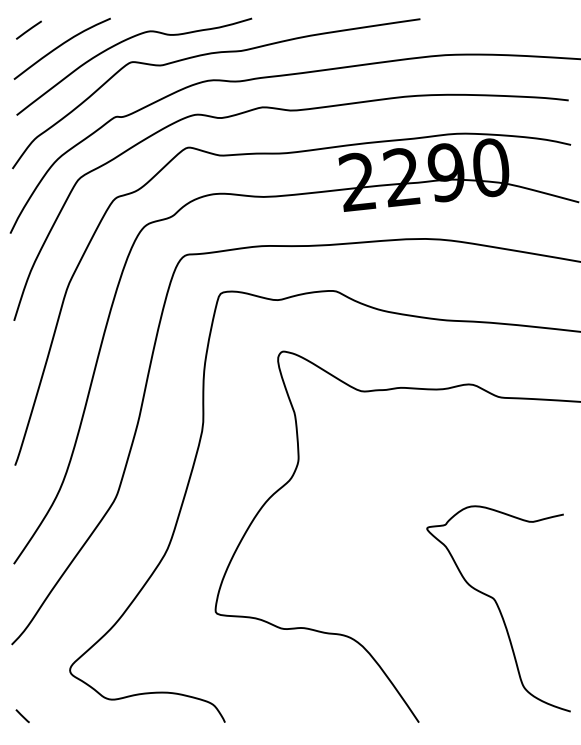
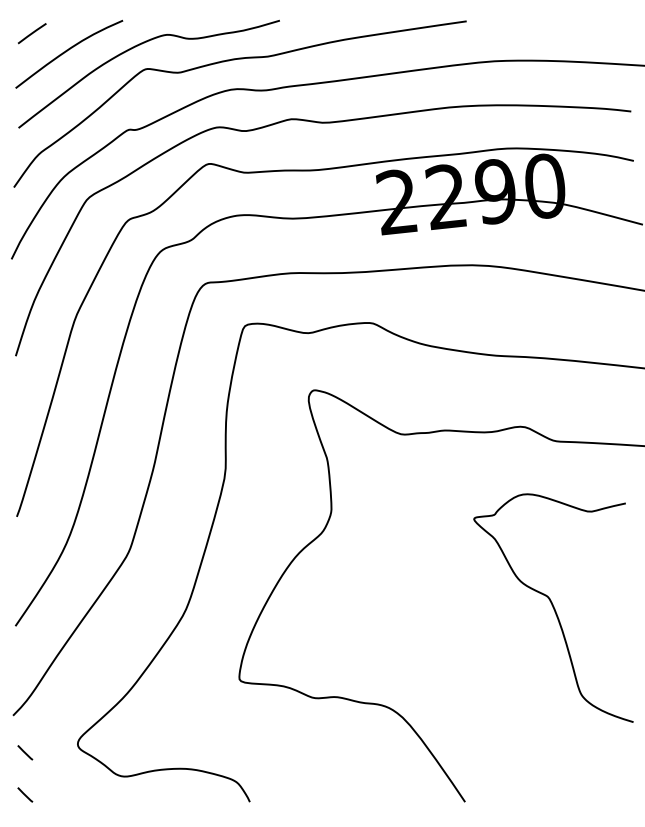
curve: (498, 608) -> (553, 607), moved
line: (22, 678) -> (25, 753), added

